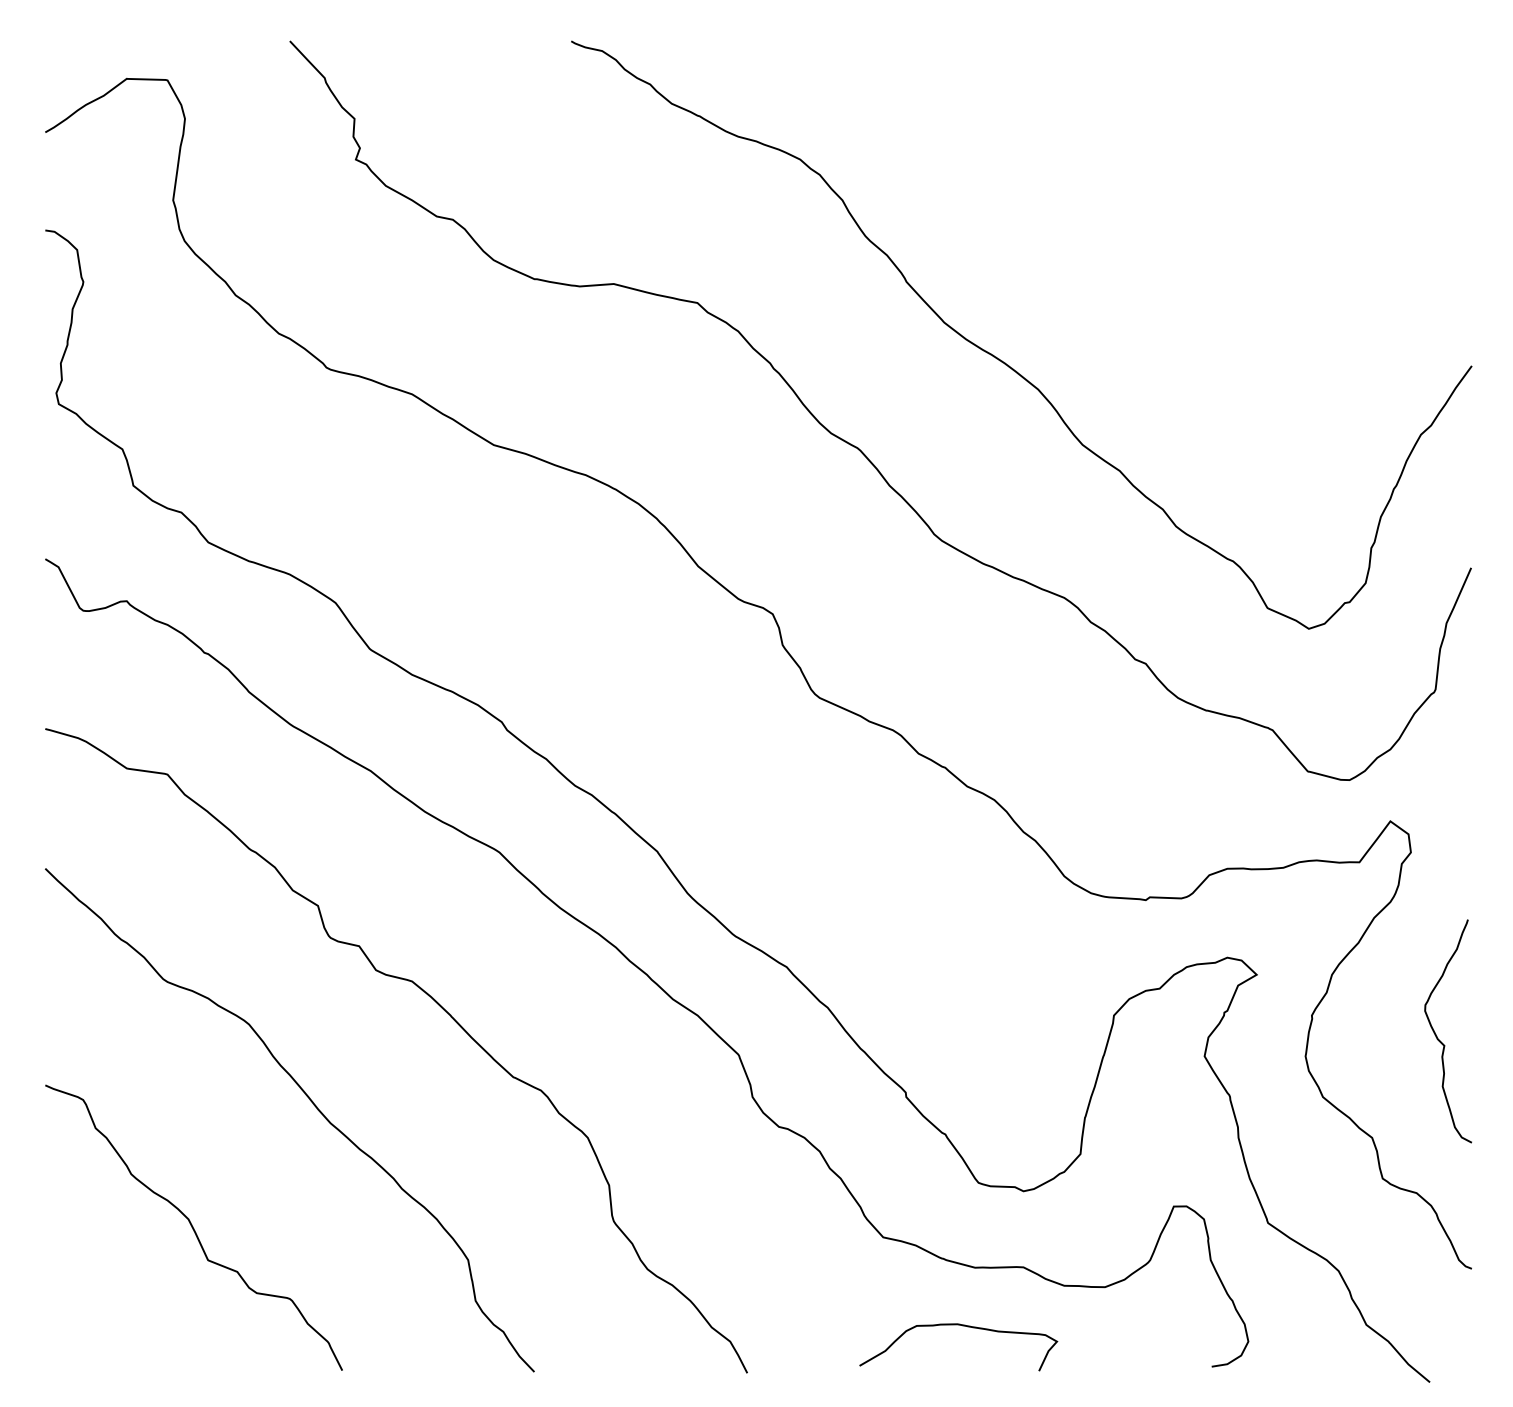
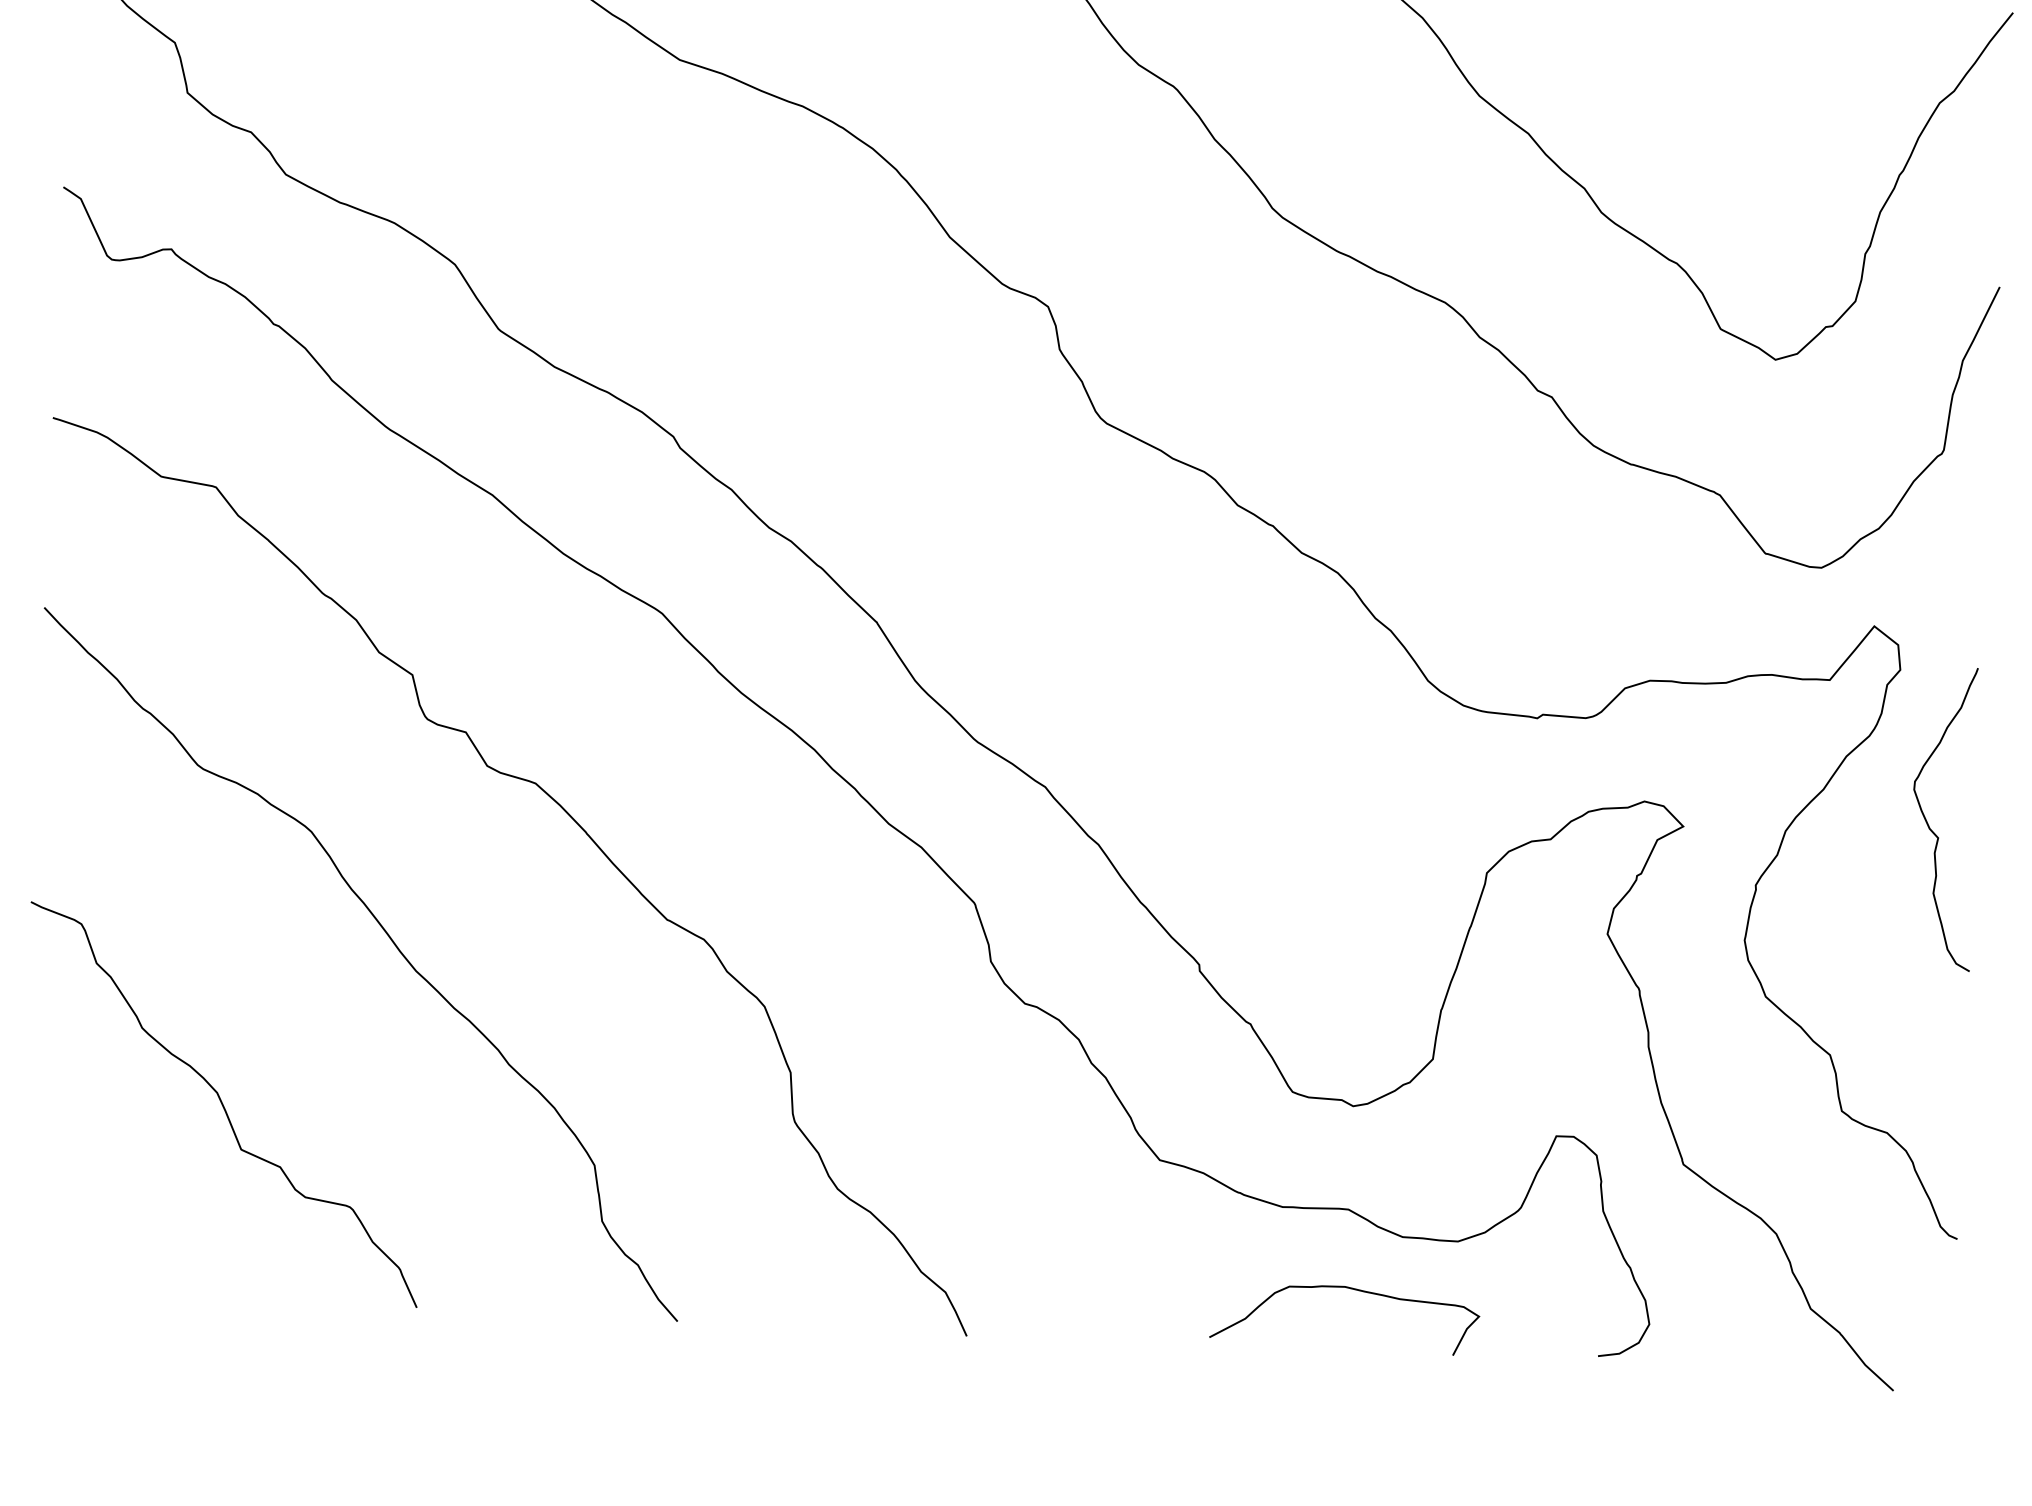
curve: (1437, 1036) -> (1929, 825), moved
curve: (962, 1326) -> (1351, 1290), moved

